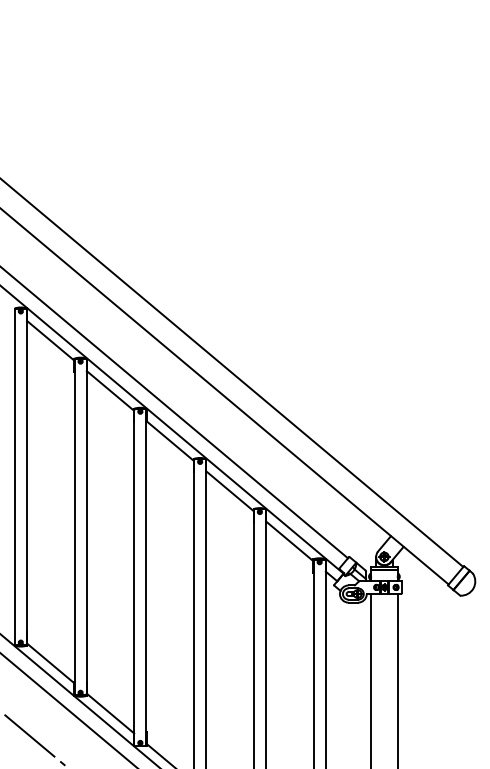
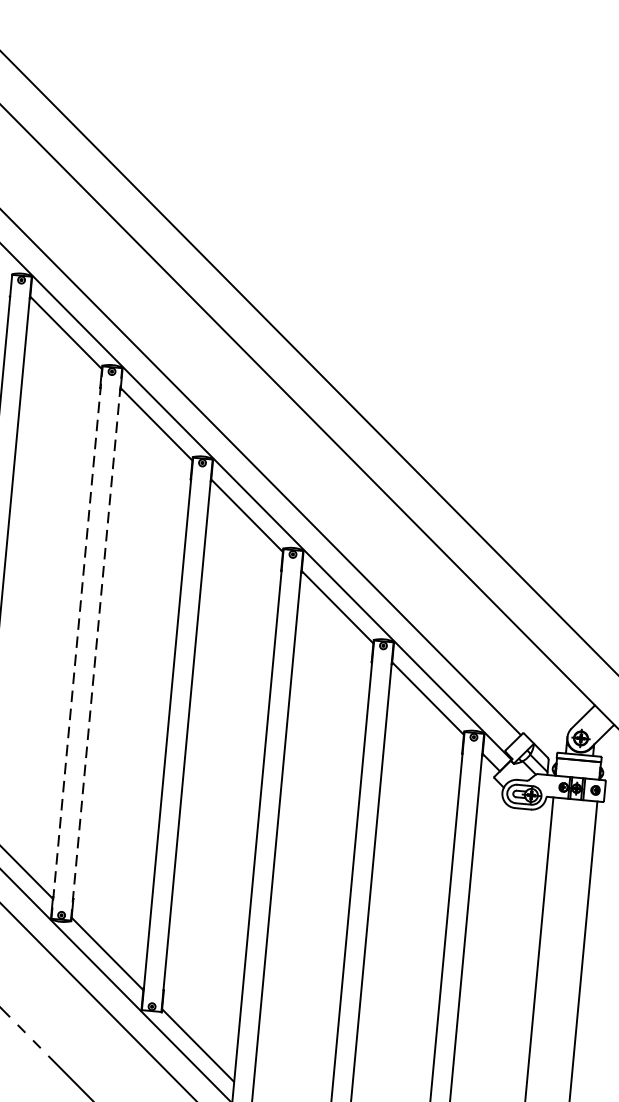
line: (74, 526) -> (76, 641), solid -> dashed
line: (86, 526) -> (96, 643), solid -> dashed

